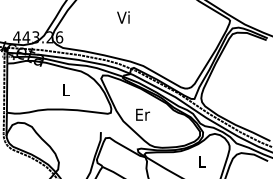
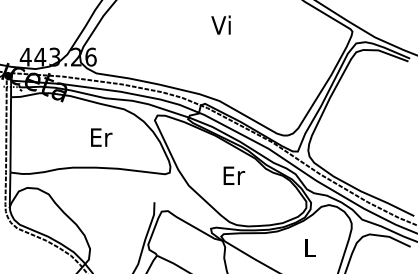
text: (123, 17) -> (221, 25), moved
text: (66, 89) -> (101, 137), L -> Er
text: (142, 114) -> (233, 175), moved

